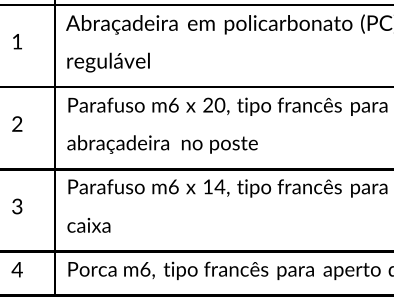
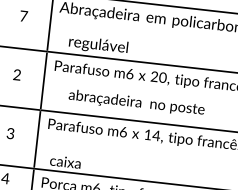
text: (17, 41) -> (23, 16), 1 -> 7
text: (108, 62) -> (98, 45), moved
text: (162, 144) -> (136, 103), moved
text: (88, 225) -> (65, 162), moved

